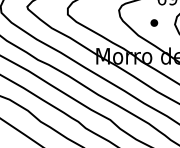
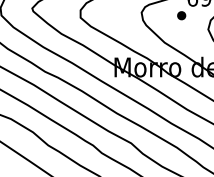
part: (154, 22) -> (181, 15), moved

